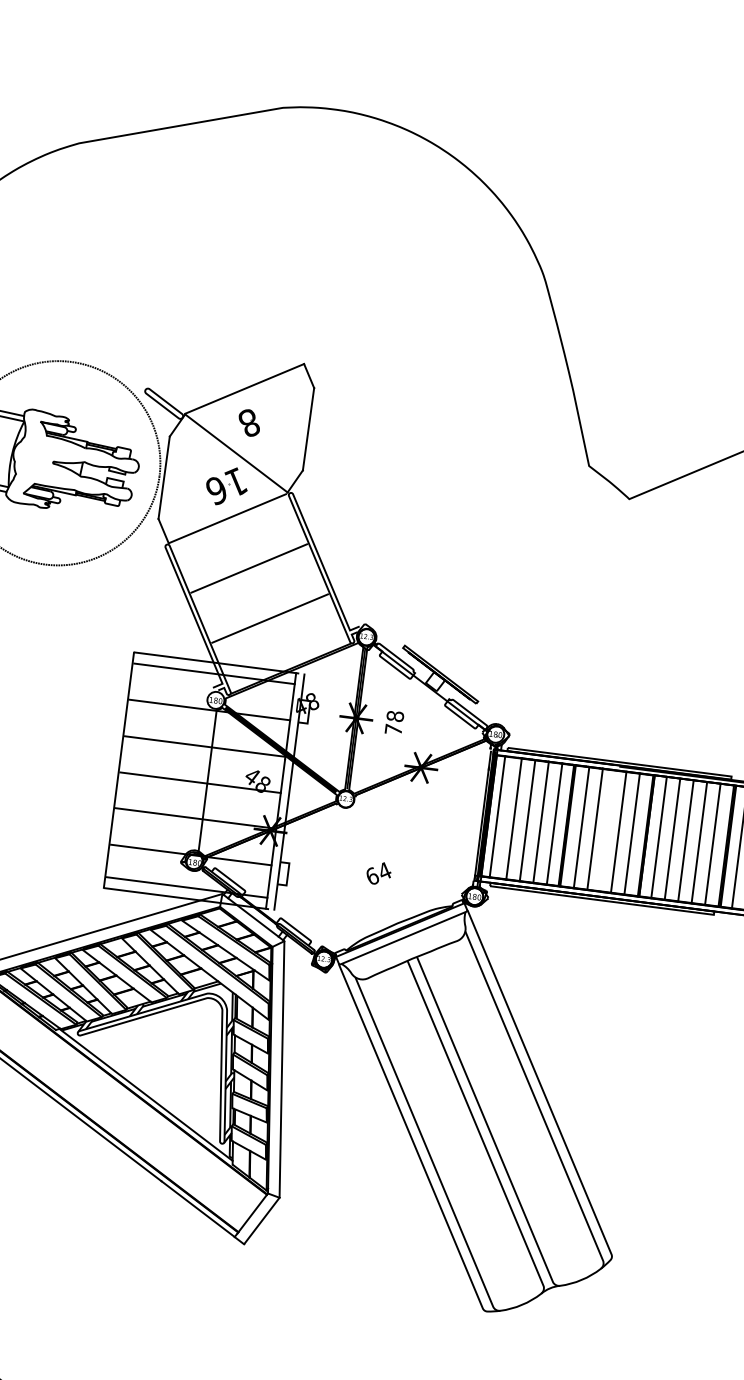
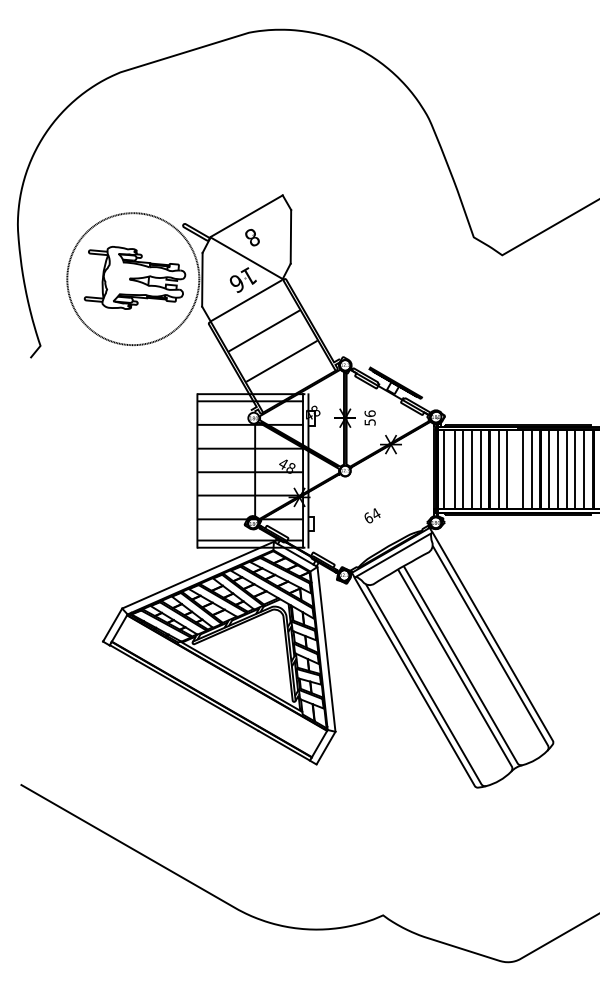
text: (393, 722) -> (369, 417), 78 -> 56

